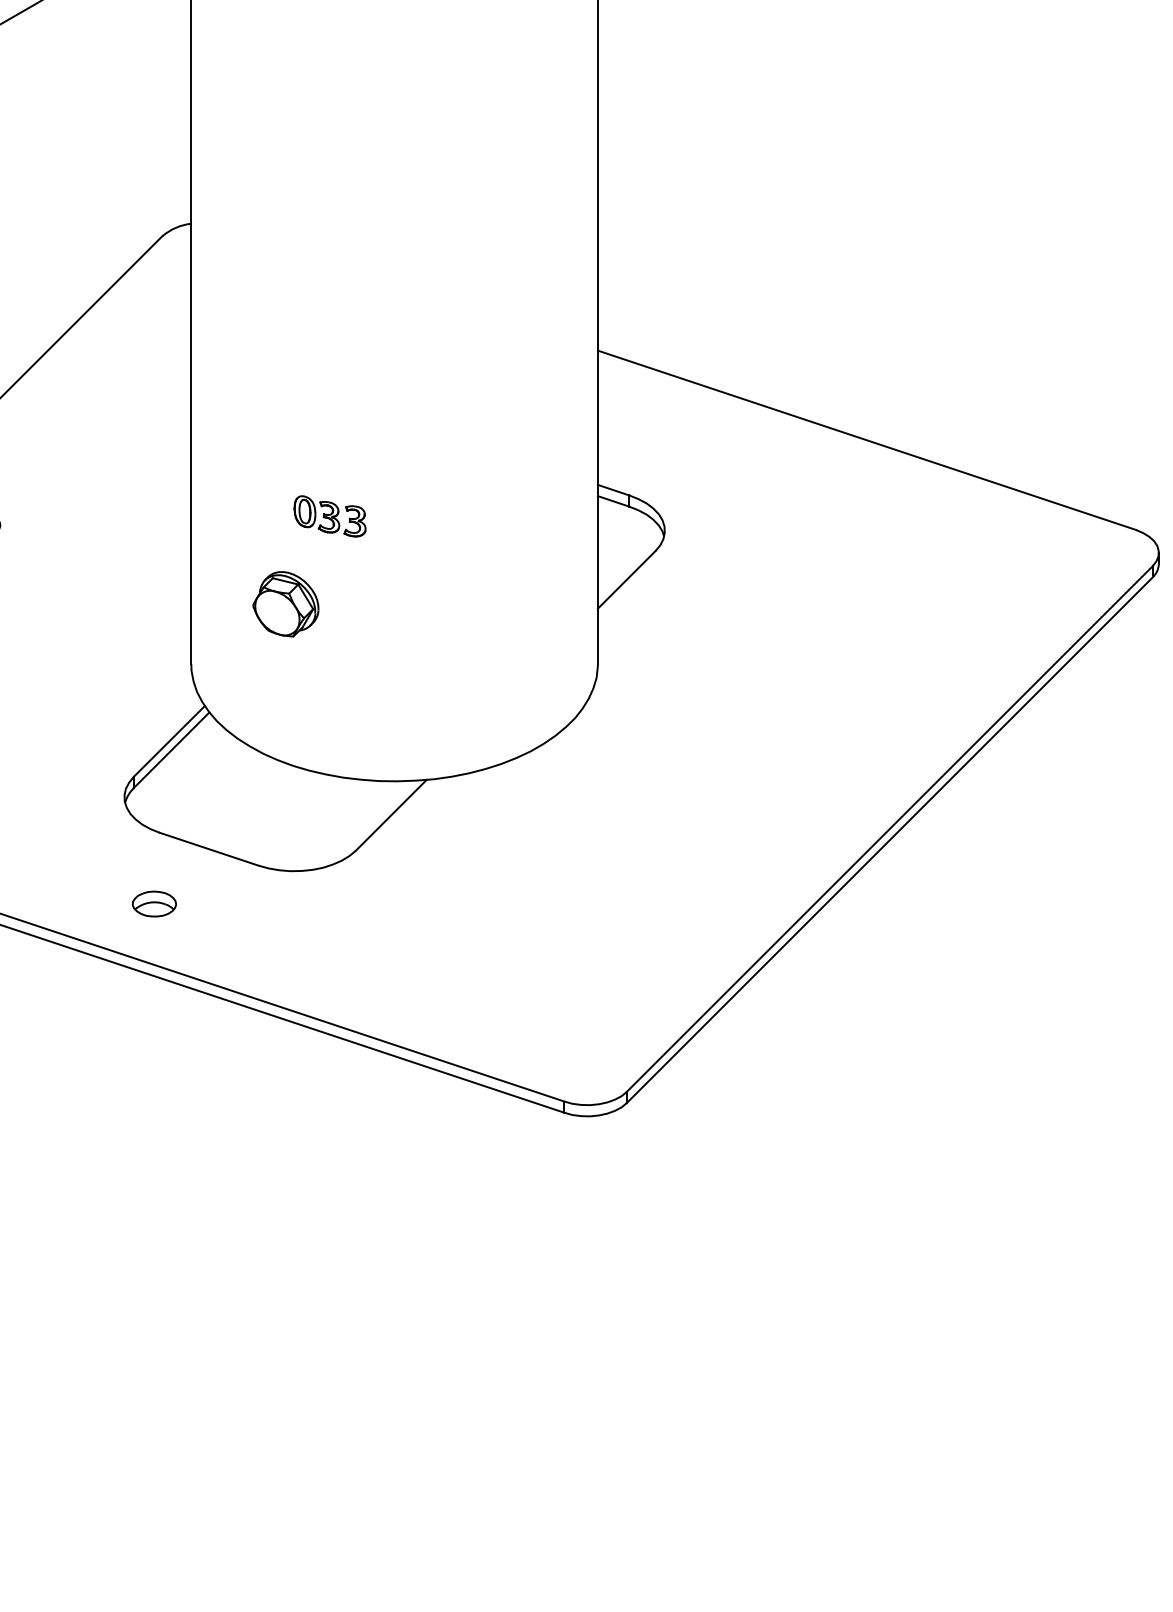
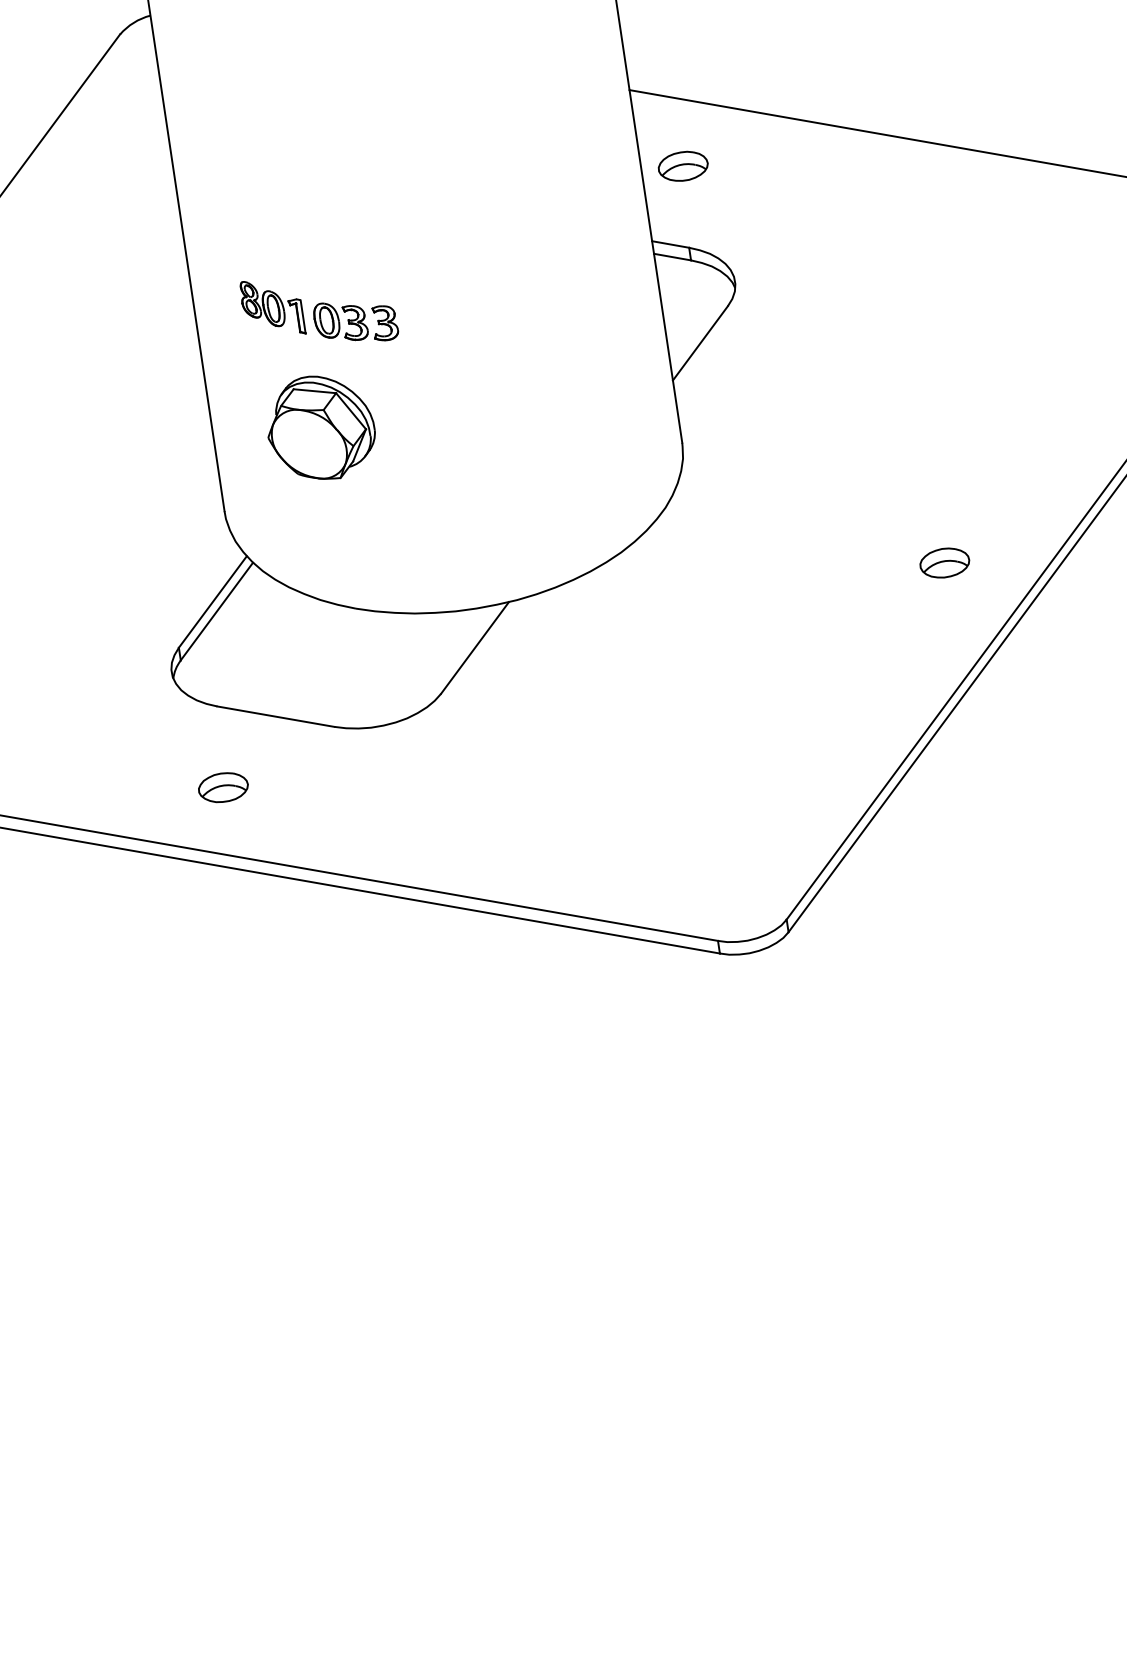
part: (634, 423) -> (682, 165), added
part: (259, 493) -> (272, 307), added
part: (285, 604) -> (320, 428), size x1.43
part: (810, 802) -> (944, 562), added

